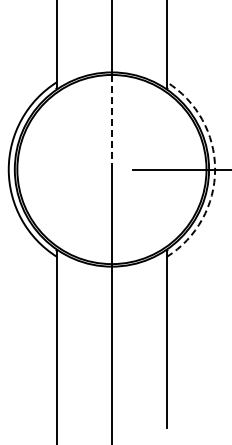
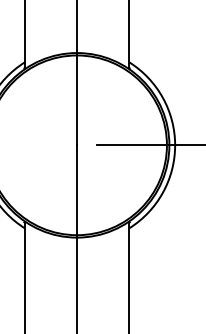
line: (111, 122) -> (76, 100), dashed -> solid
arc: (215, 169) -> (175, 145), dashed -> solid

